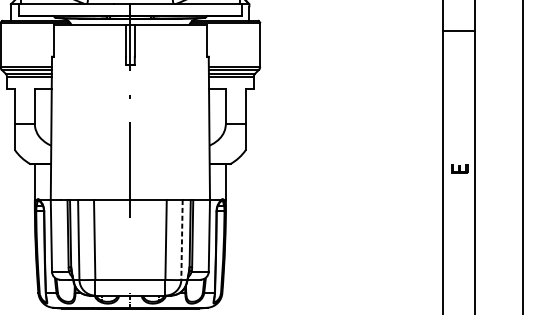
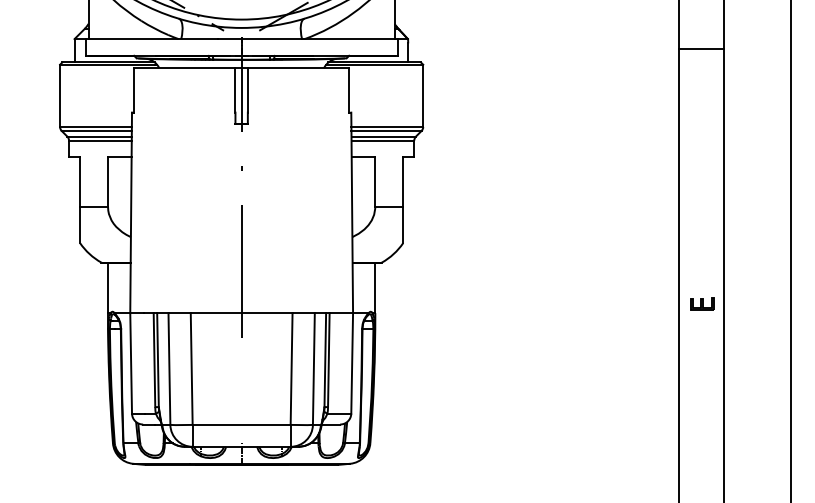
line: (459, 30) -> (701, 48), moved
part: (459, 168) -> (702, 303), moved
line: (181, 240) -> (313, 369), dashed -> solid

